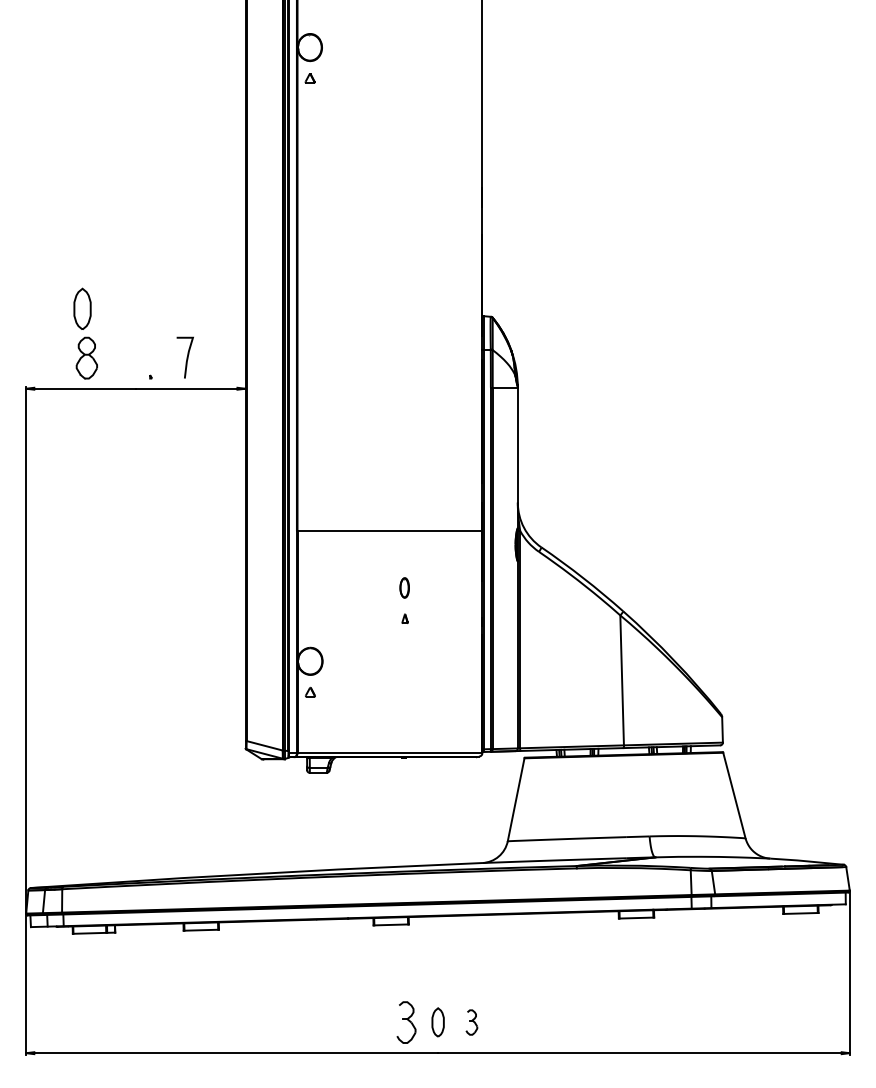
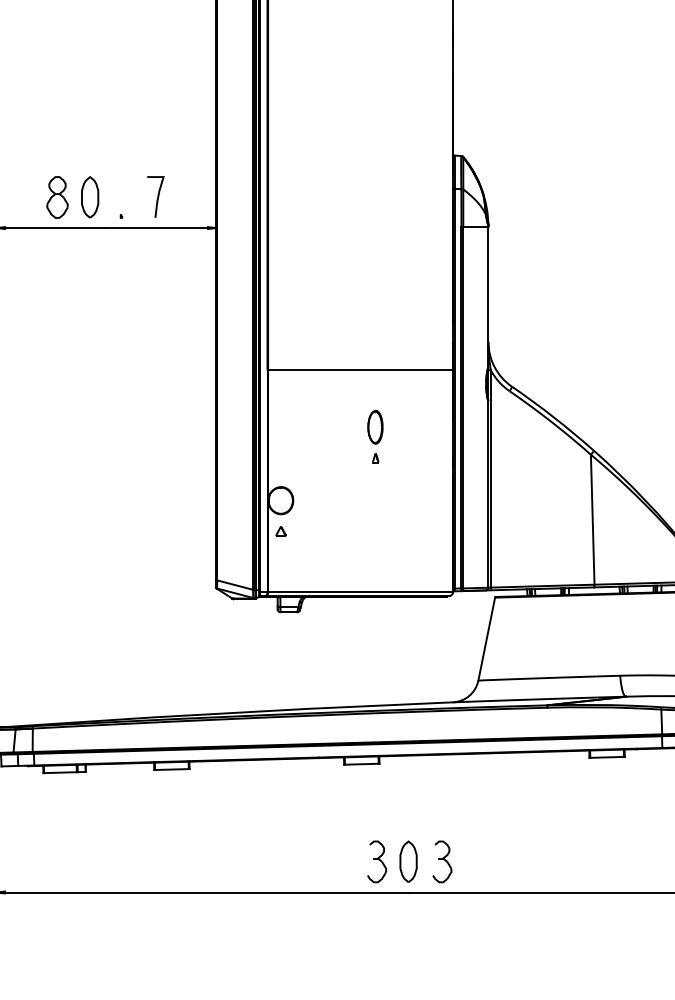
part: (82, 308) -> (90, 196), moved
part: (404, 587) -> (375, 426), size x1.67
part: (438, 1022) -> (409, 861), size x1.43
part: (471, 1022) -> (442, 861), size x1.67

